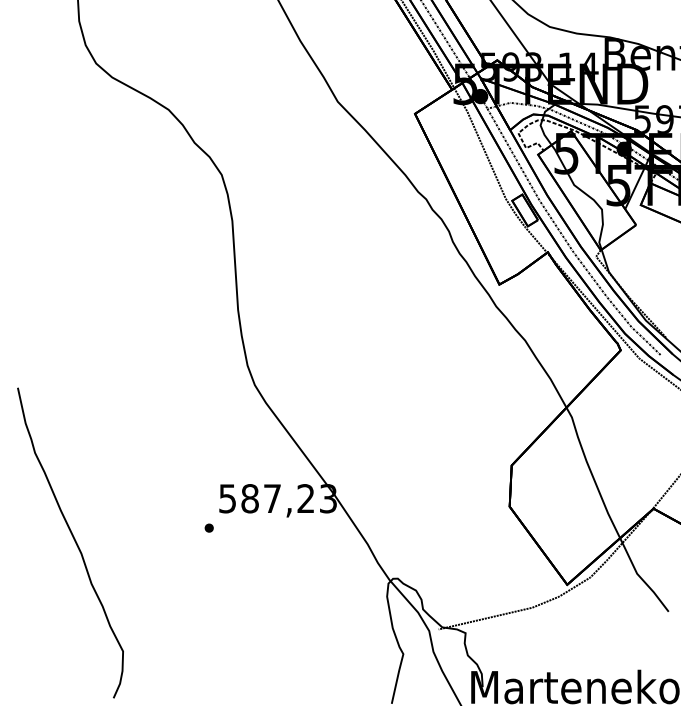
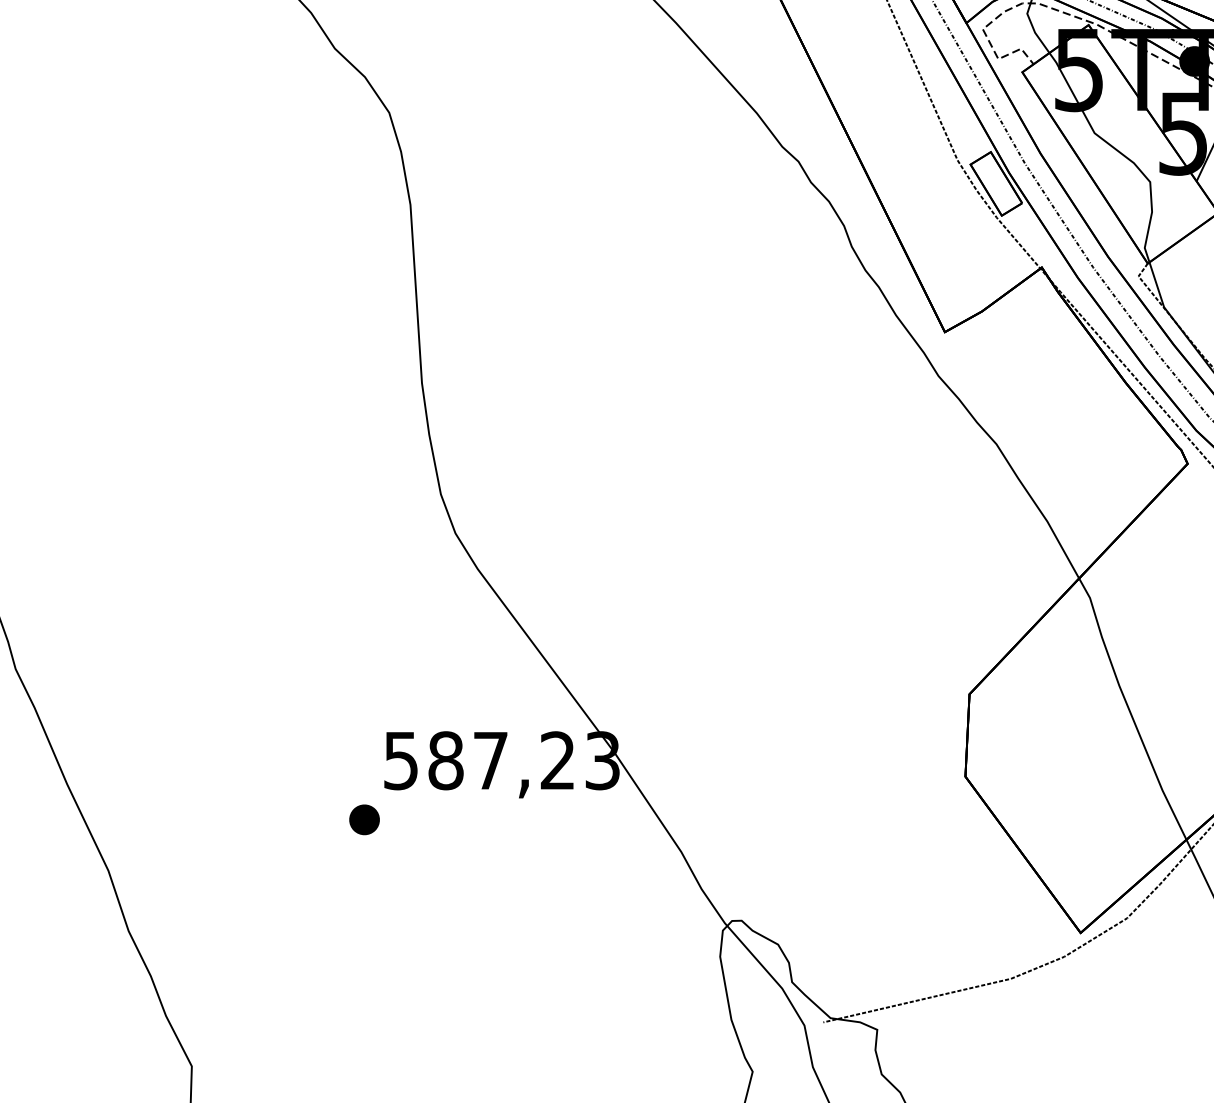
part: (208, 527) -> (362, 818), size x1.67

